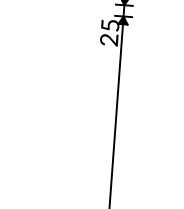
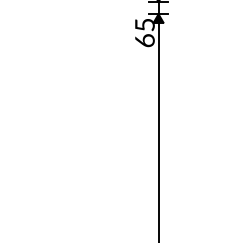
text: (108, 39) -> (144, 40), 25 -> 65

